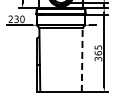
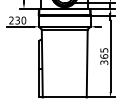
line: (82, 59) -> (87, 63), dashed -> solid

